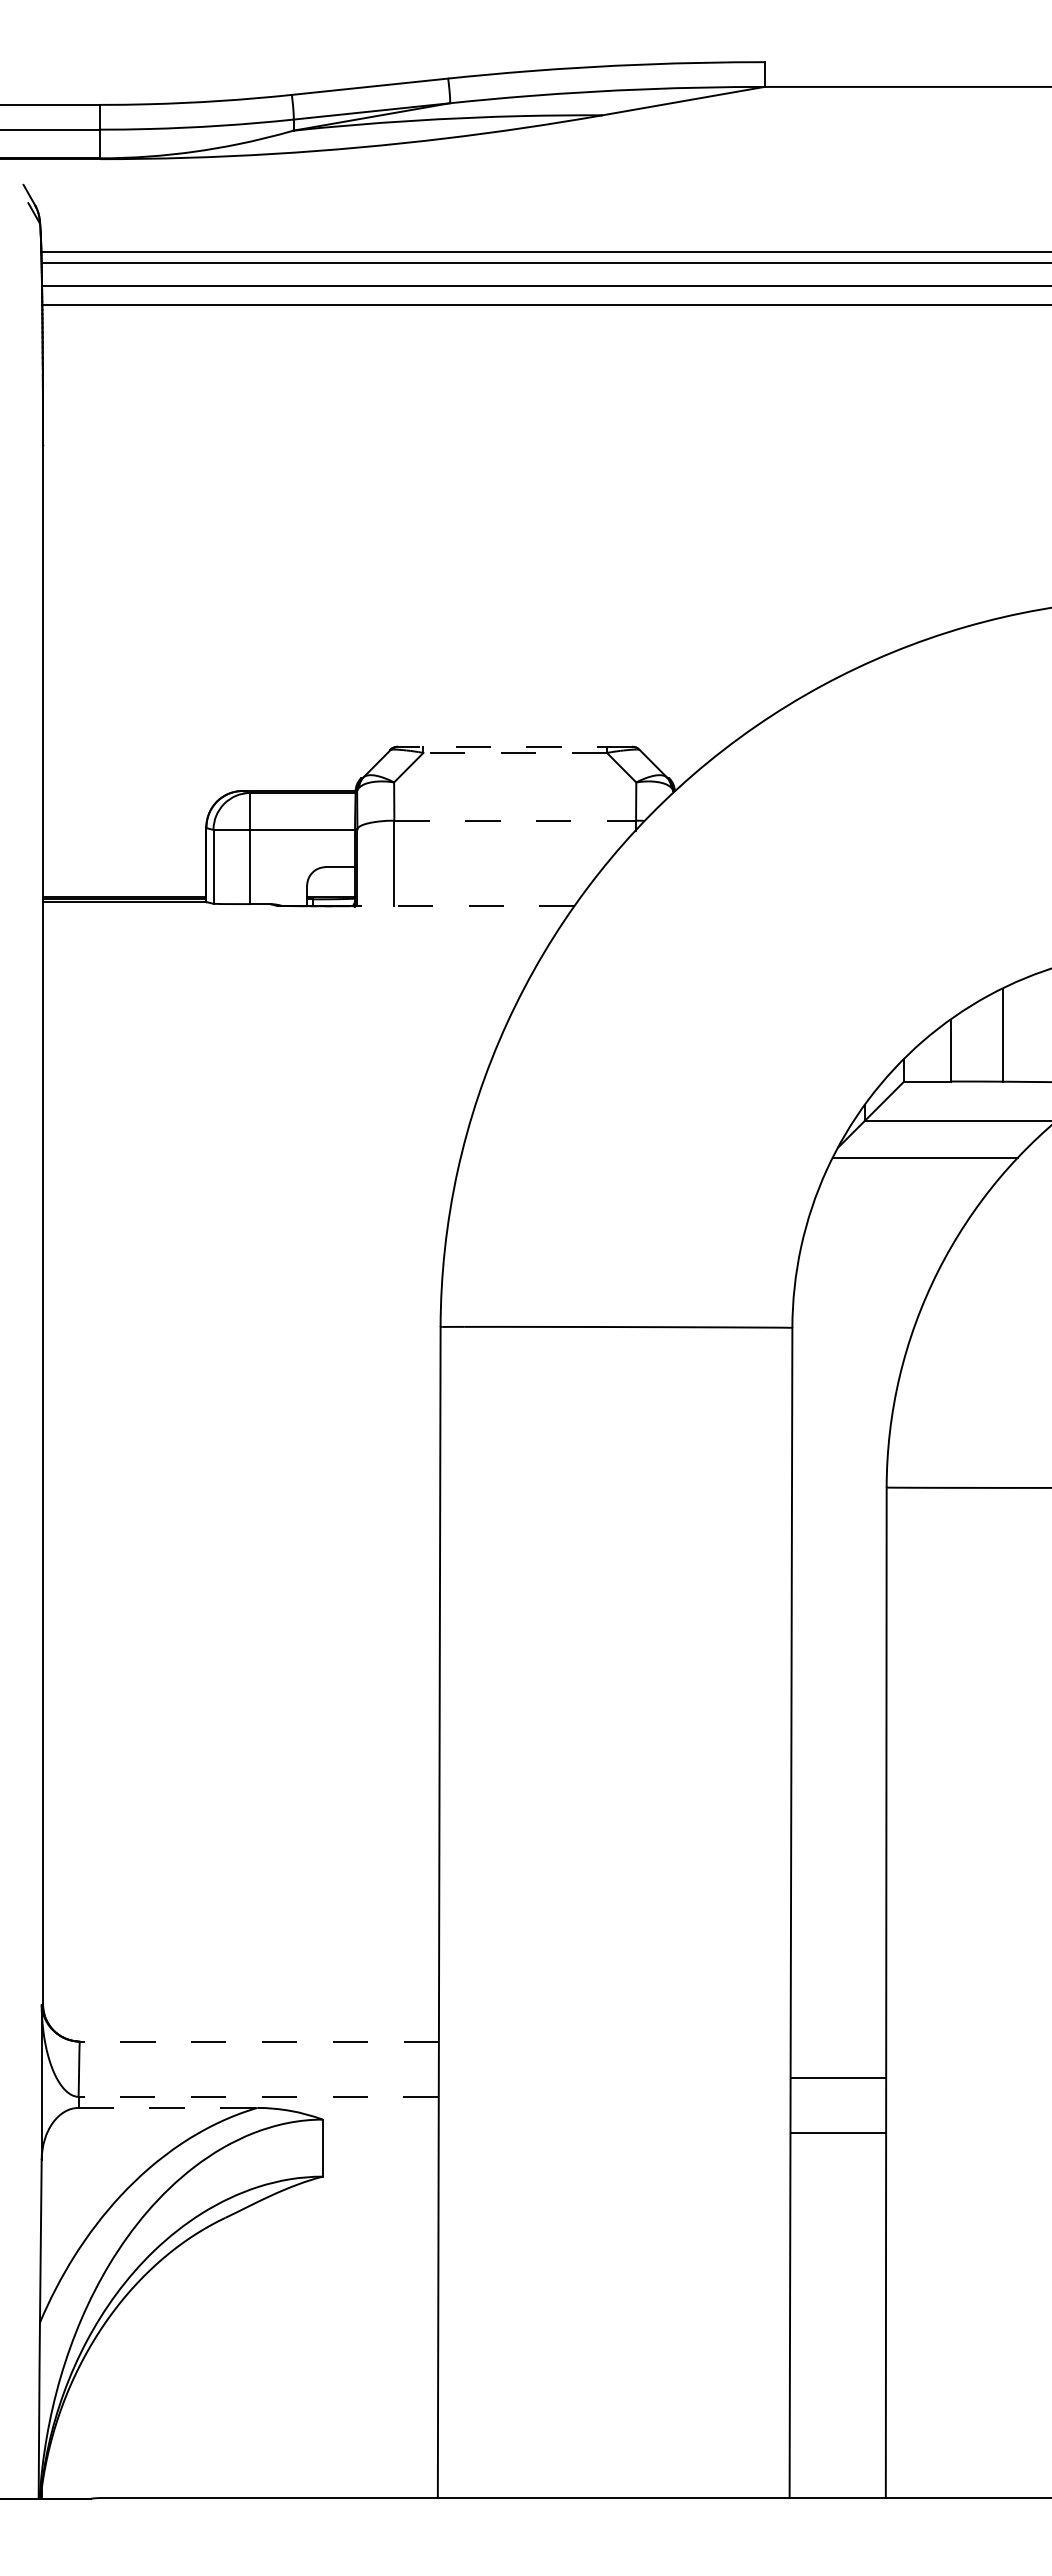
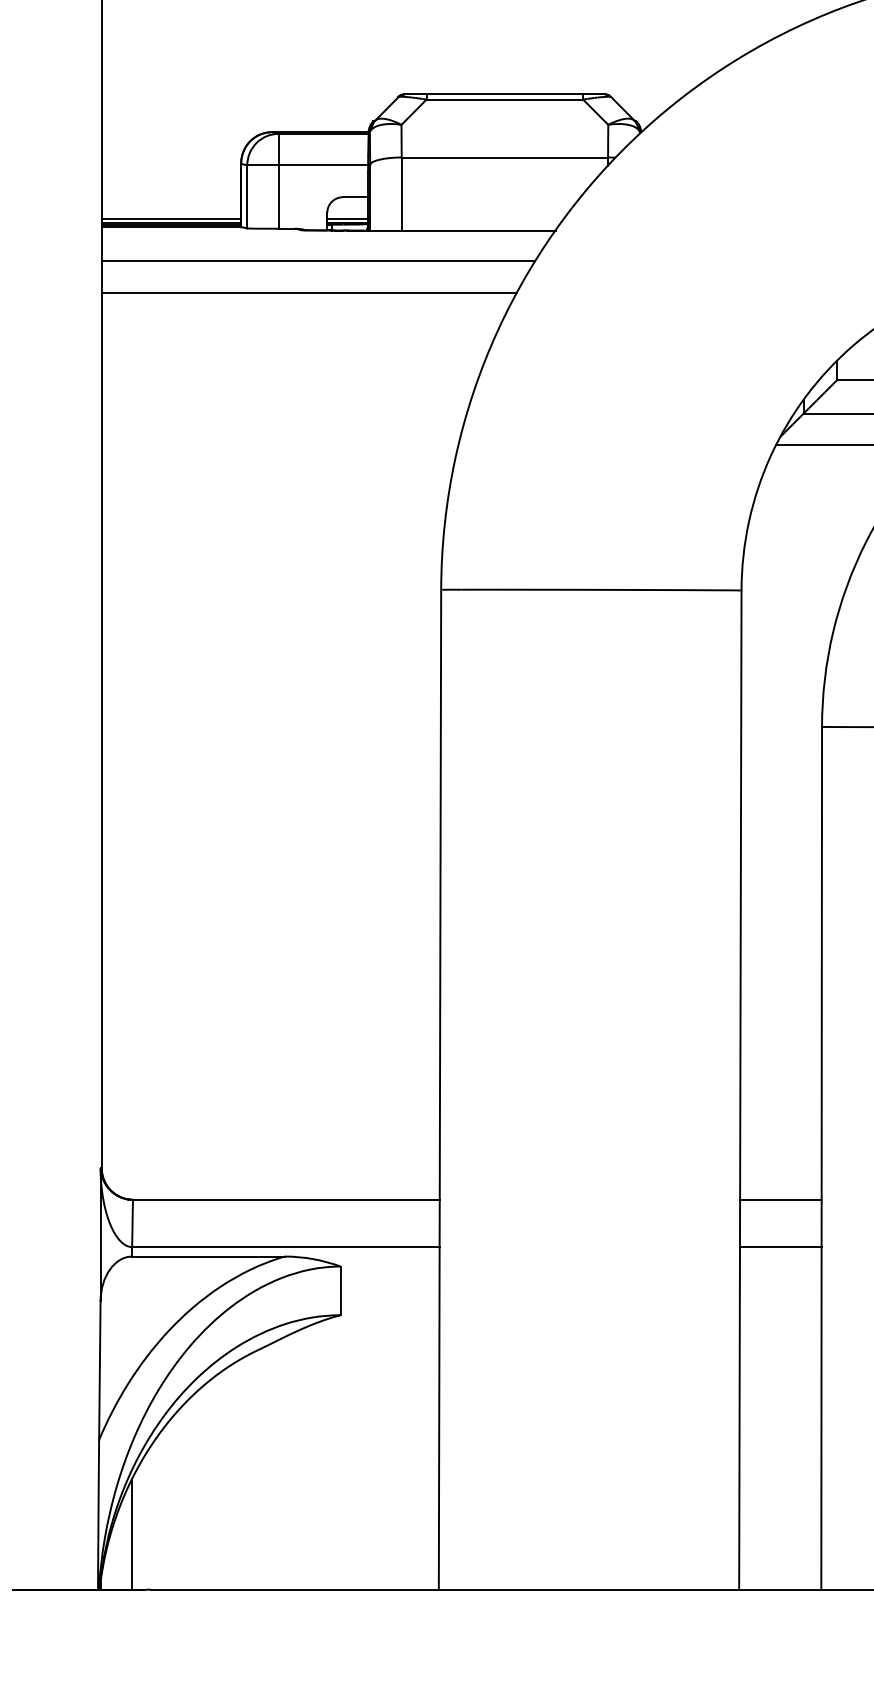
line: (514, 746) -> (504, 94), dashed -> solid
line: (515, 752) -> (505, 99), dashed -> solid
line: (515, 820) -> (505, 157), dashed -> solid
line: (124, 892) -> (171, 218), added
line: (331, 892) -> (348, 218), added
line: (461, 906) -> (459, 230), dashed -> solid
line: (296, 942) -> (318, 261), added
line: (286, 979) -> (309, 293), added
line: (258, 2041) -> (285, 1199), dashed -> solid
line: (838, 2077) -> (780, 1199), moved
line: (258, 2096) -> (285, 1246), dashed -> solid
line: (168, 2107) -> (208, 1256), dashed -> solid
line: (838, 2132) -> (780, 1246), moved
line: (78, 2433) -> (132, 1534), added

